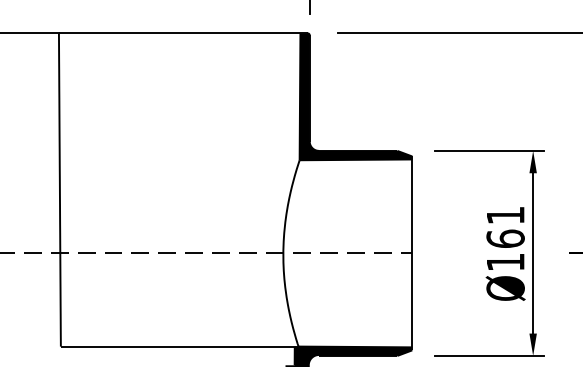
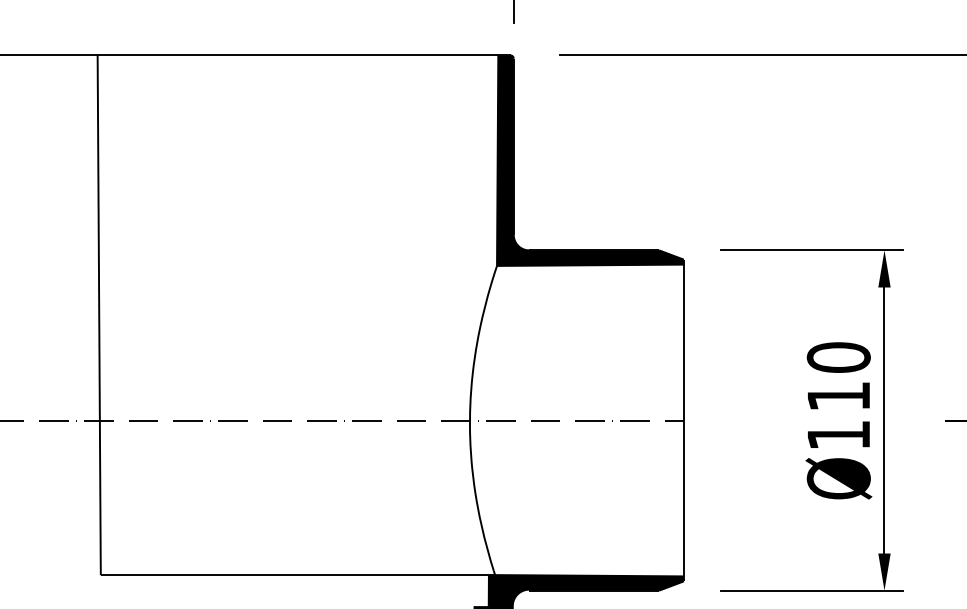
text: (505, 226) -> (838, 375), Ø161 -> Ø110

